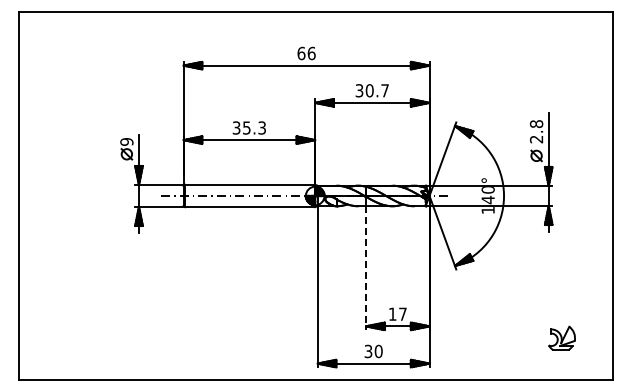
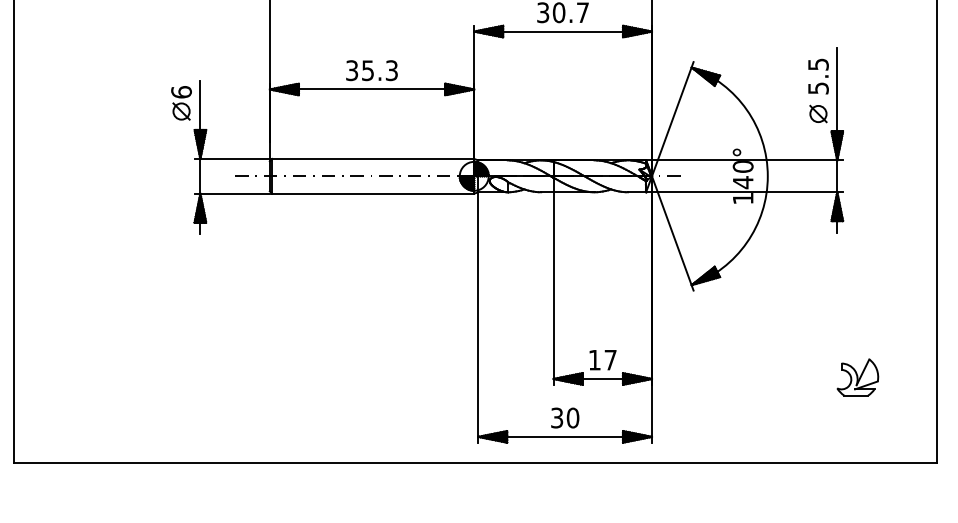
text: (536, 131) -> (818, 76), 2.8 -> 5.5
text: (126, 141) -> (180, 91), 9 -> 6
line: (366, 268) -> (554, 289), dashed -> solid
part: (561, 337) -> (857, 376), moved

